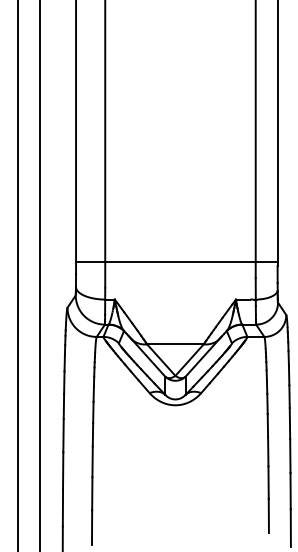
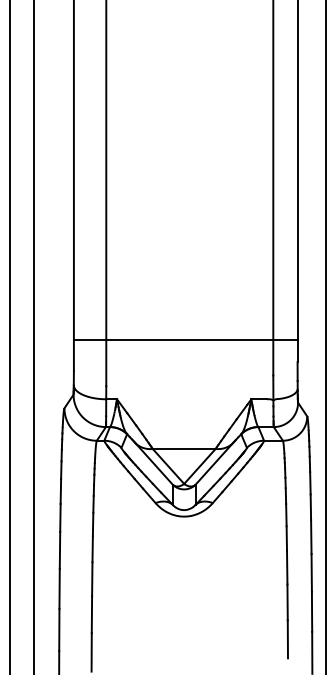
line: (176, 261) -> (185, 339), moved

